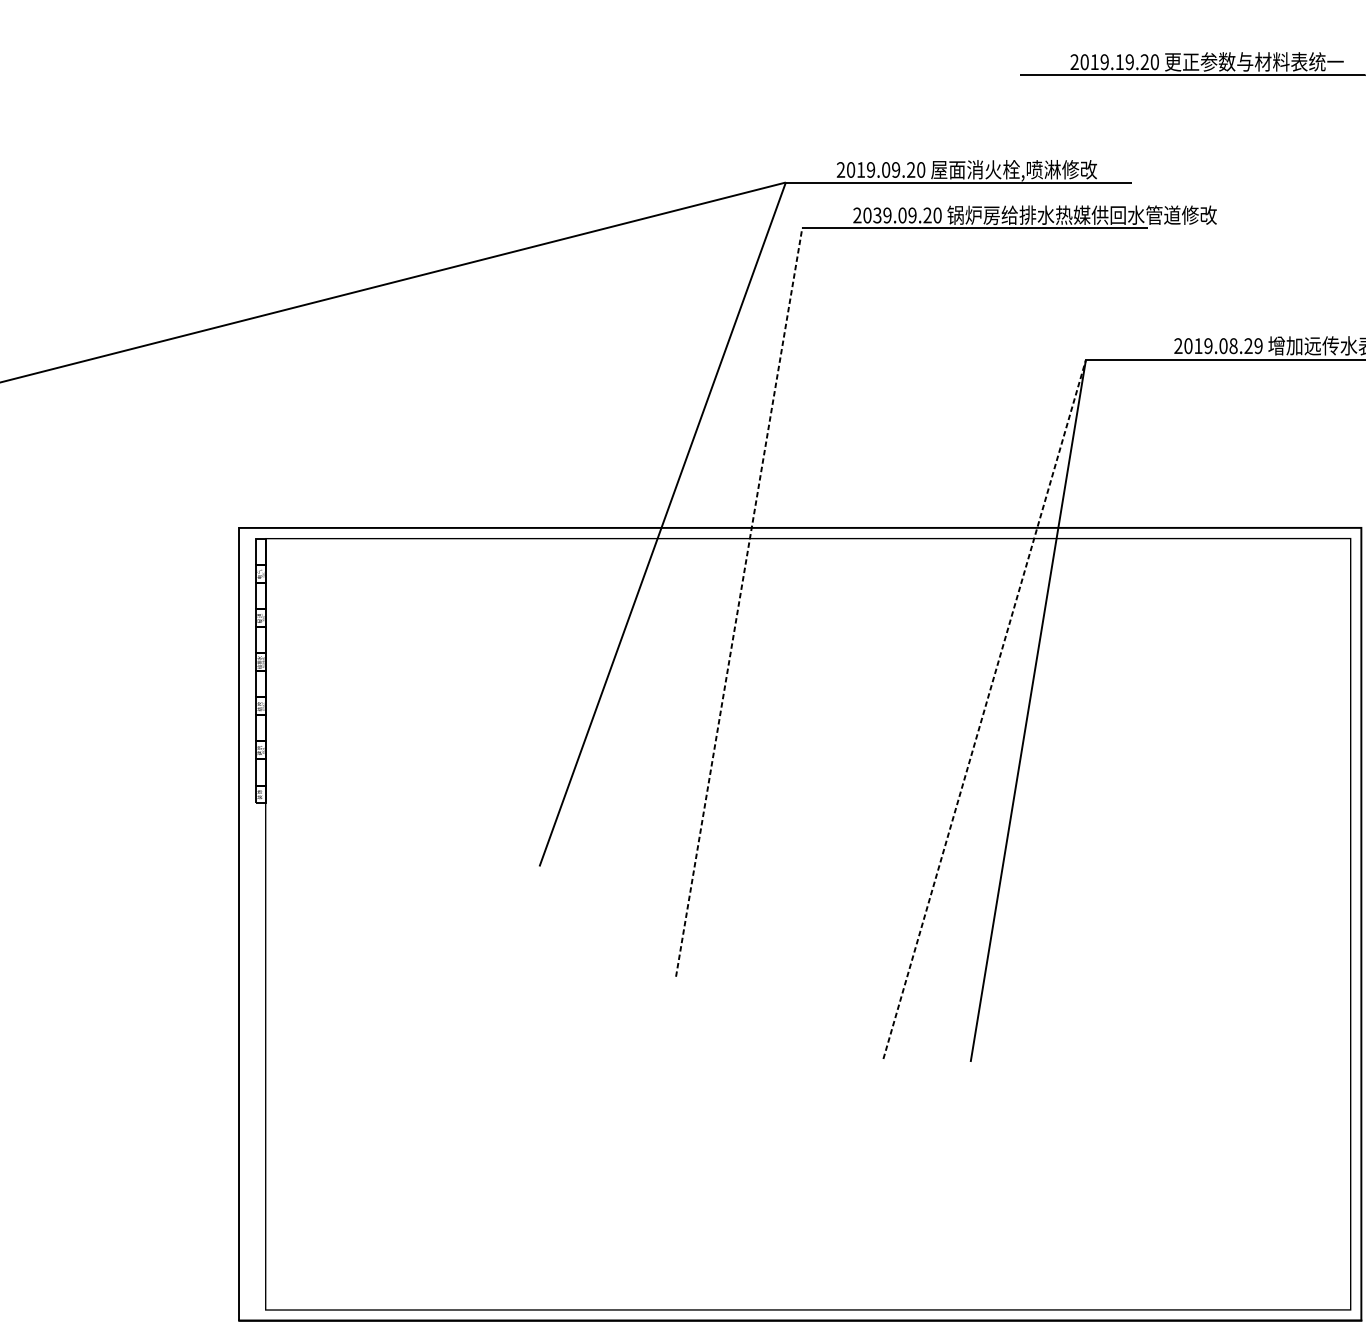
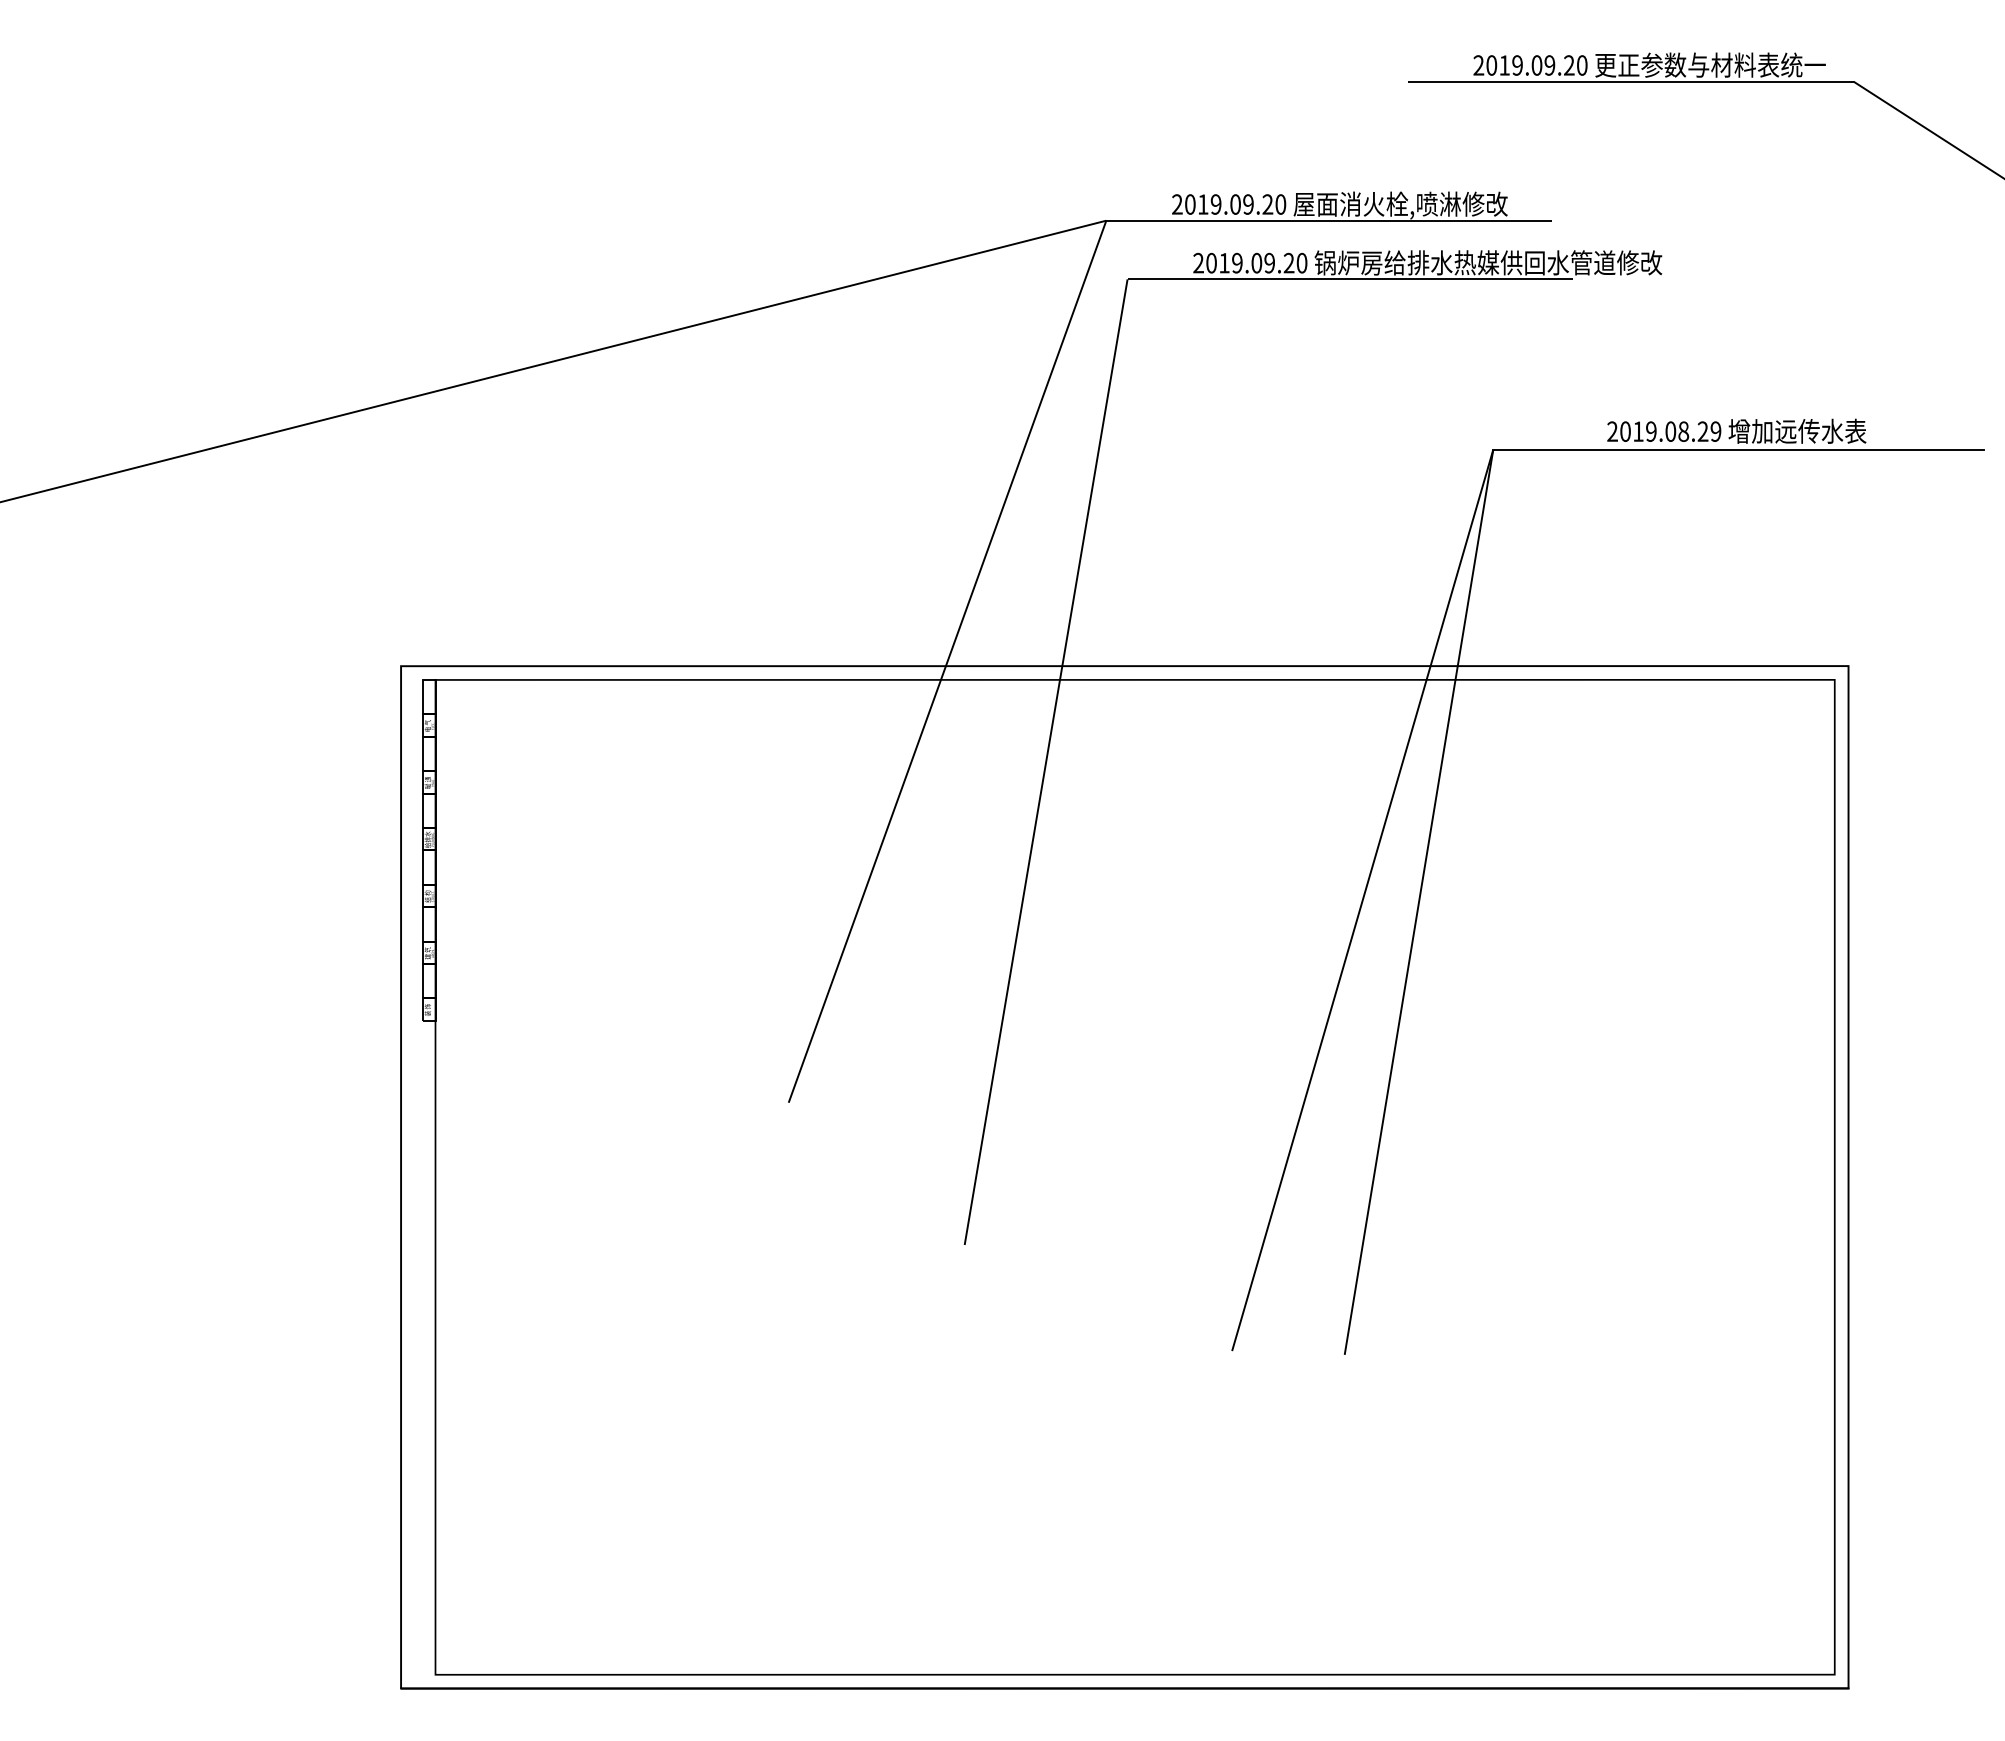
text: (1119, 62) -> (1536, 65), 2019.19.20 -> 2019.09.20
text: (877, 214) -> (1224, 262), 2039.09.20 -> 2019.09.20
line: (739, 602) -> (1046, 762), dashed -> solid
line: (984, 708) -> (1362, 899), dashed -> solid

